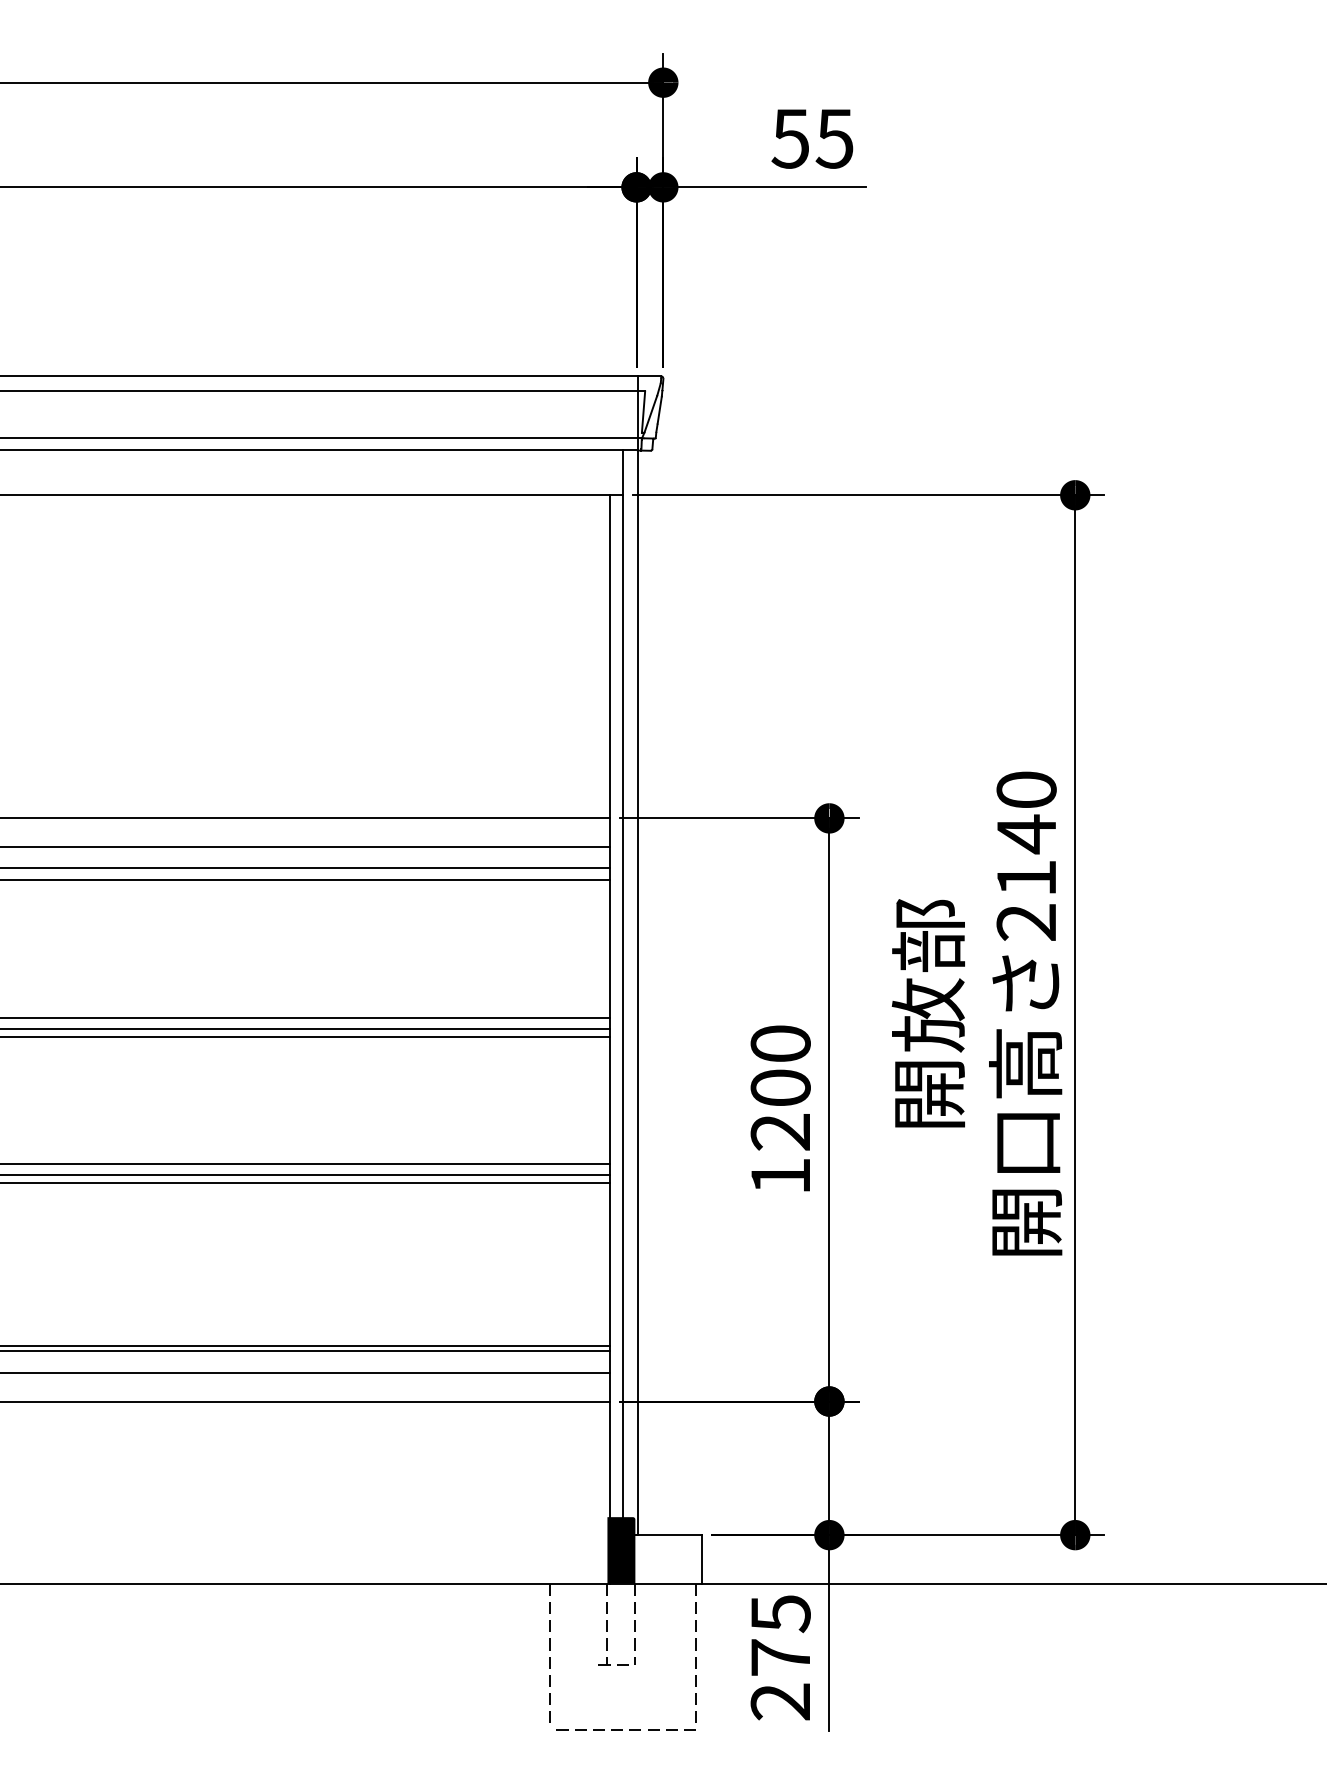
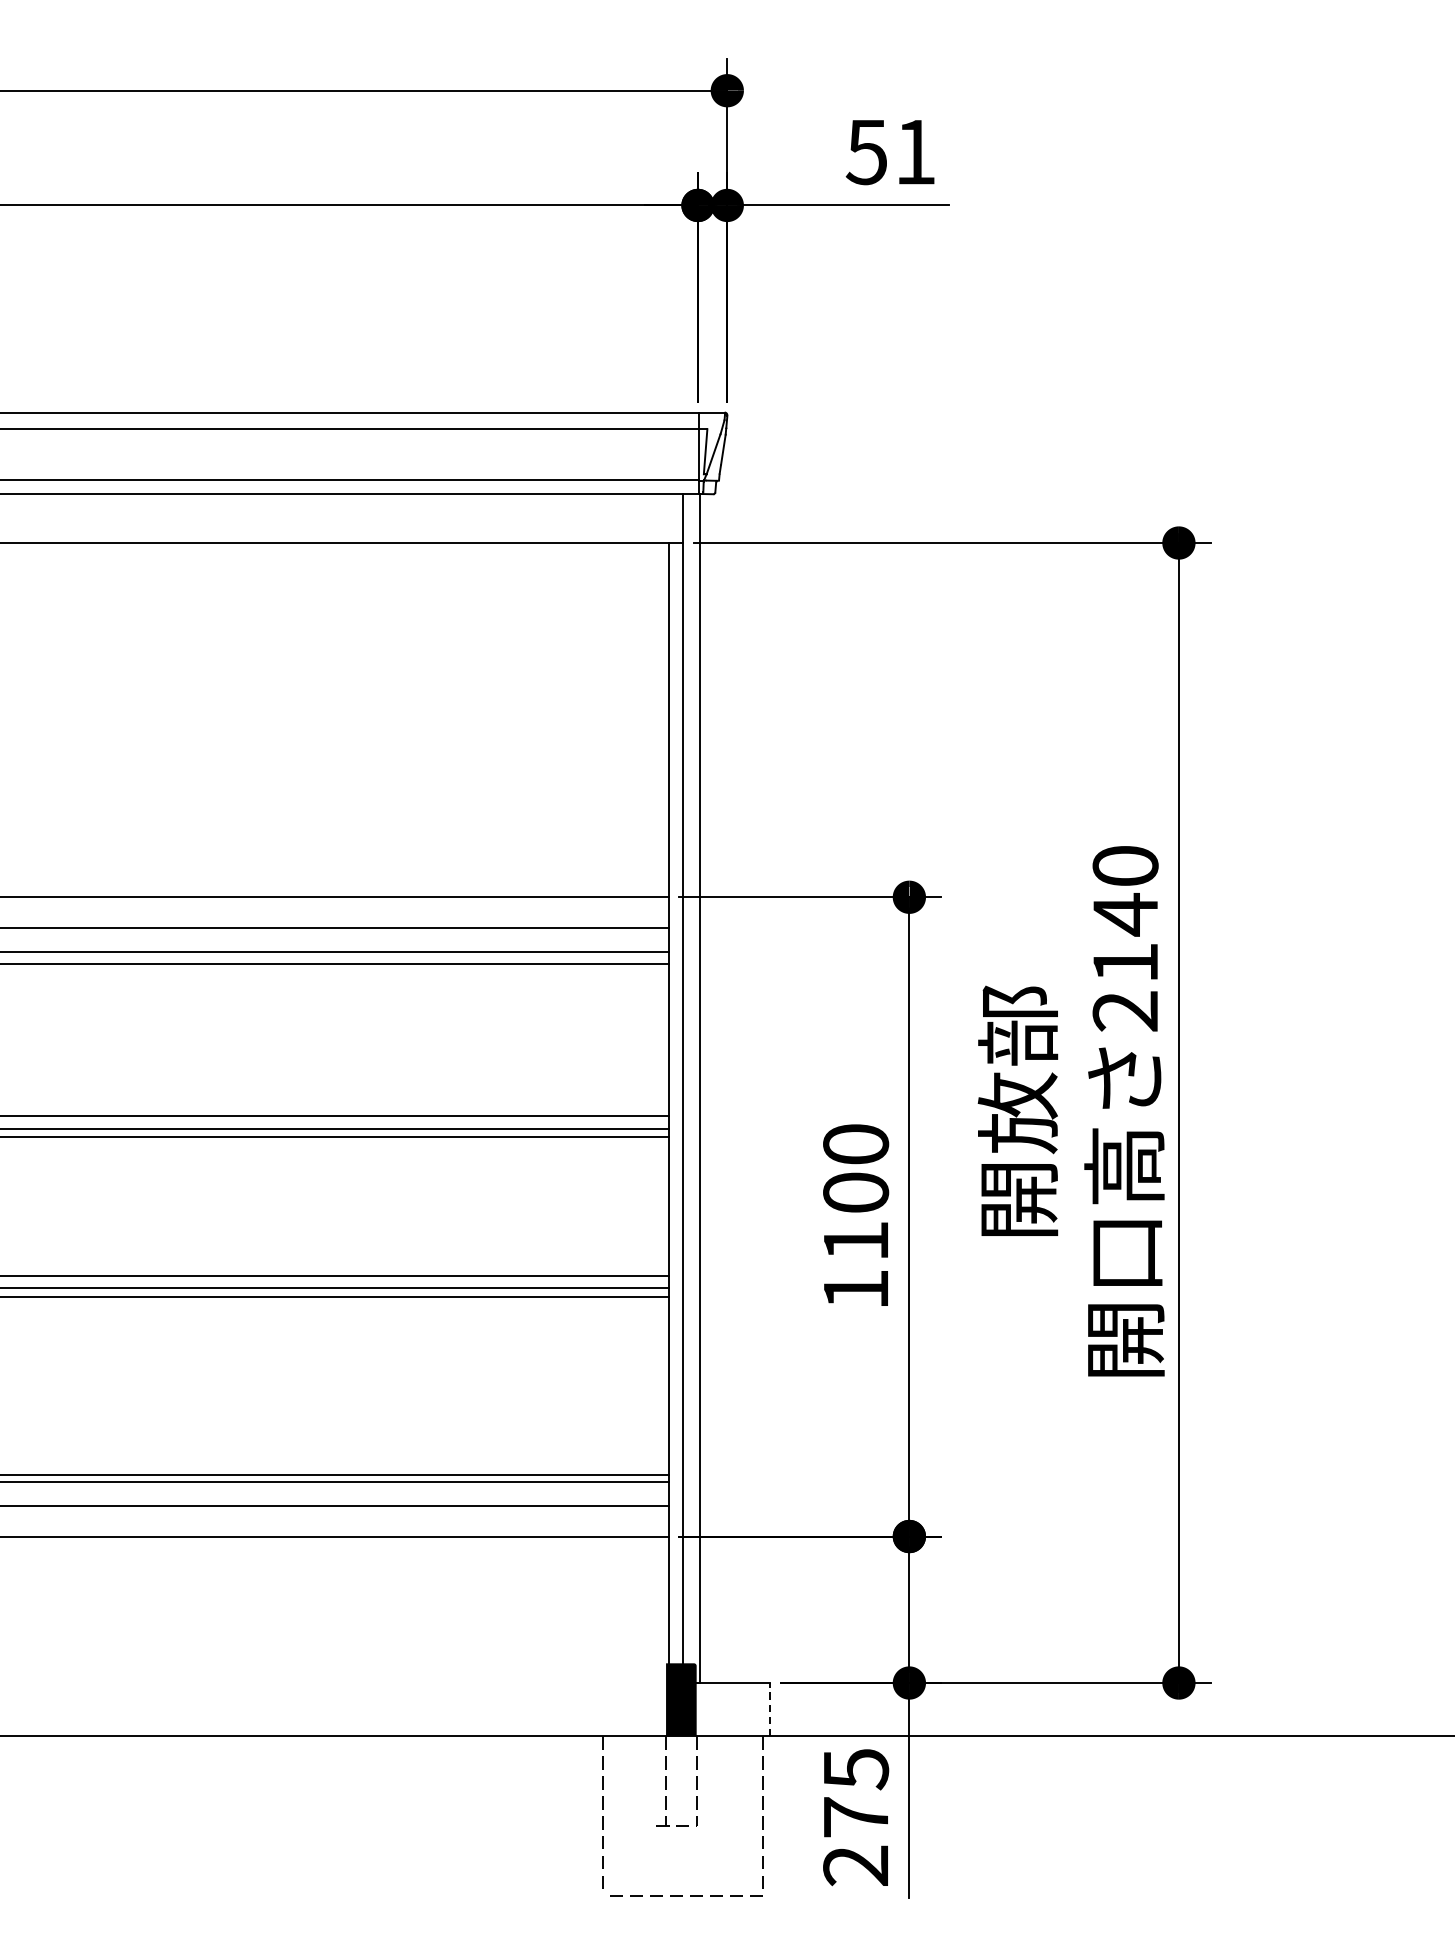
text: (834, 138) -> (914, 151), 55 -> 51
text: (779, 1132) -> (854, 1241), 1200 -> 1100
line: (702, 1558) -> (770, 1708), solid -> dashed

